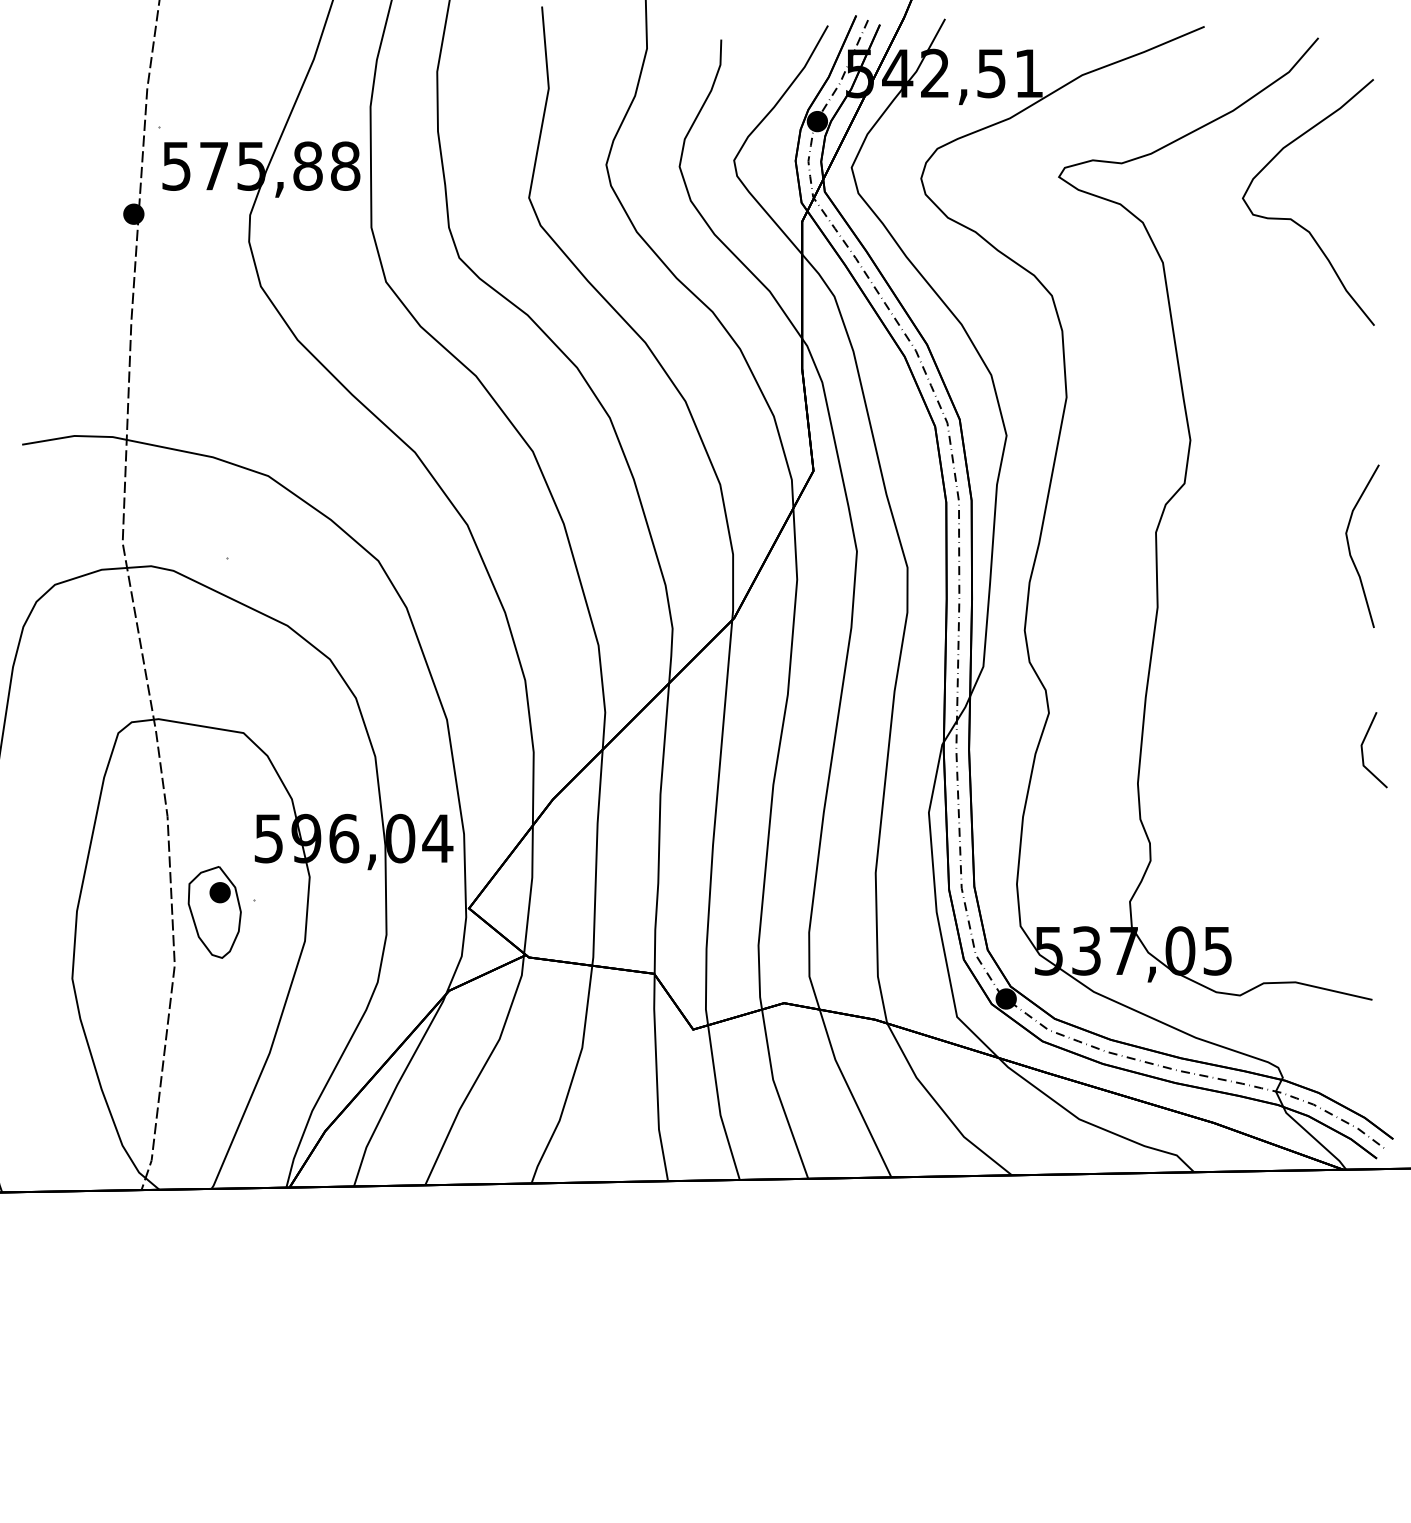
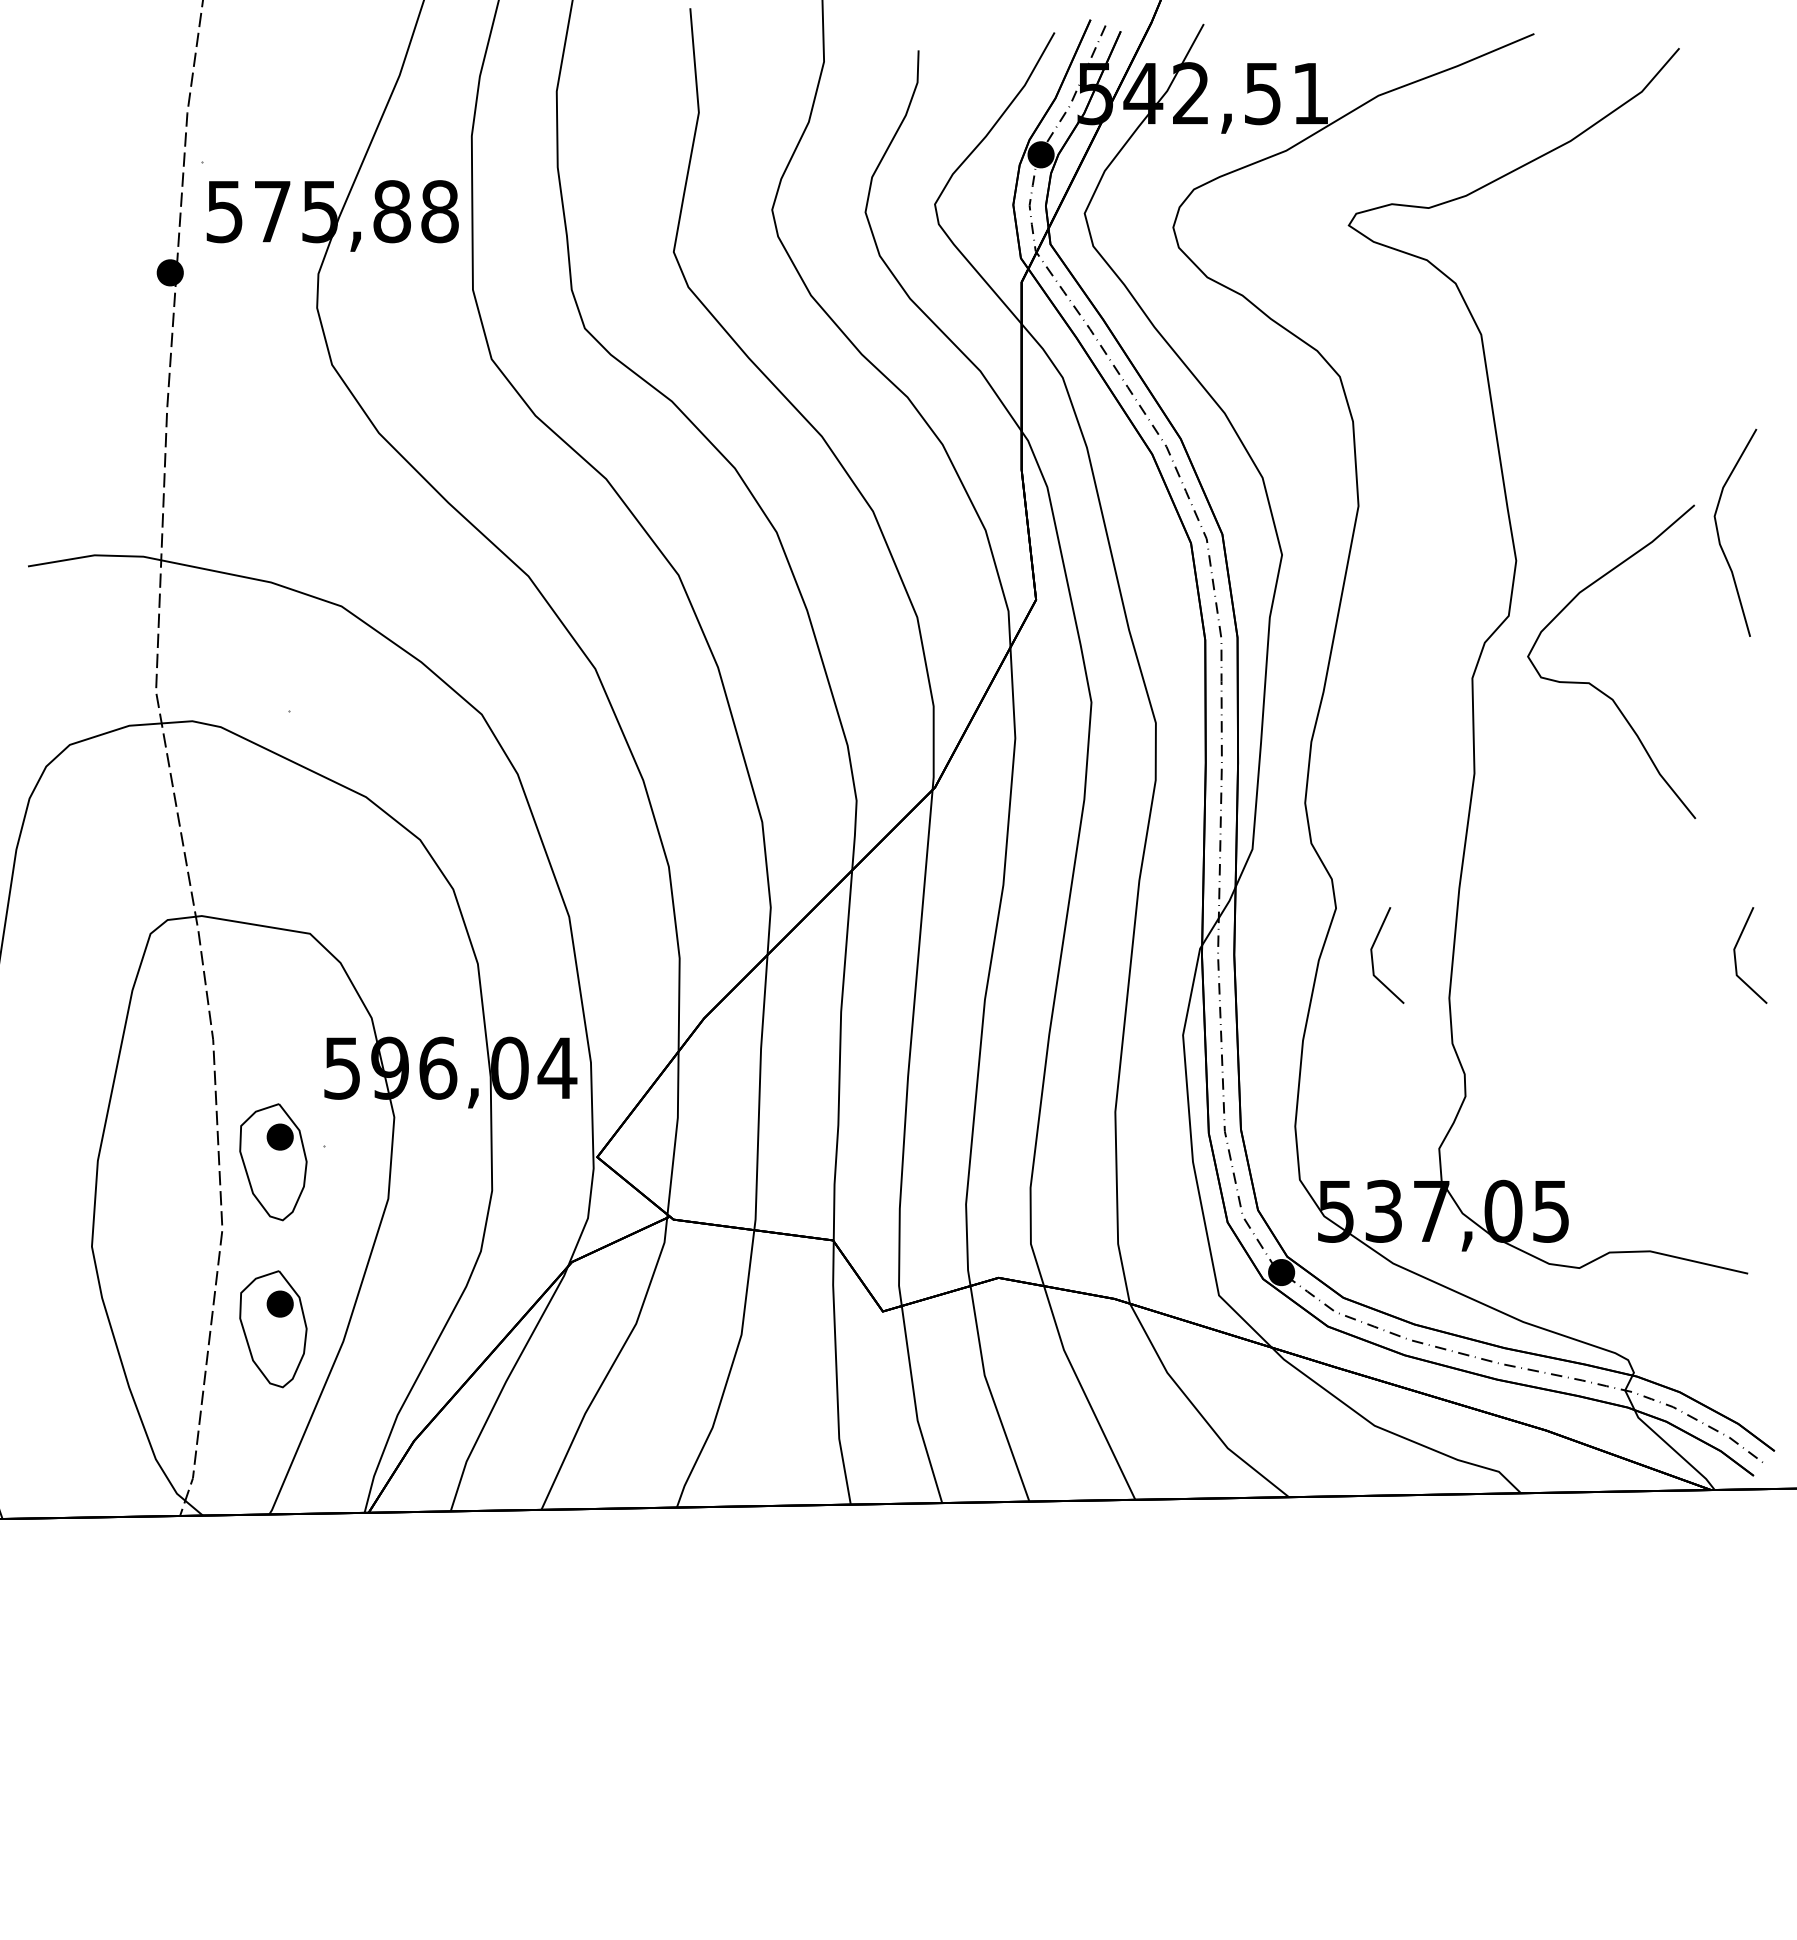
curve: (1295, 221) -> (1594, 685), moved
curve: (1349, 548) -> (1719, 535), moved
line: (1078, 753) -> (1373, 959), added
part: (214, 1043) -> (273, 1329), added

